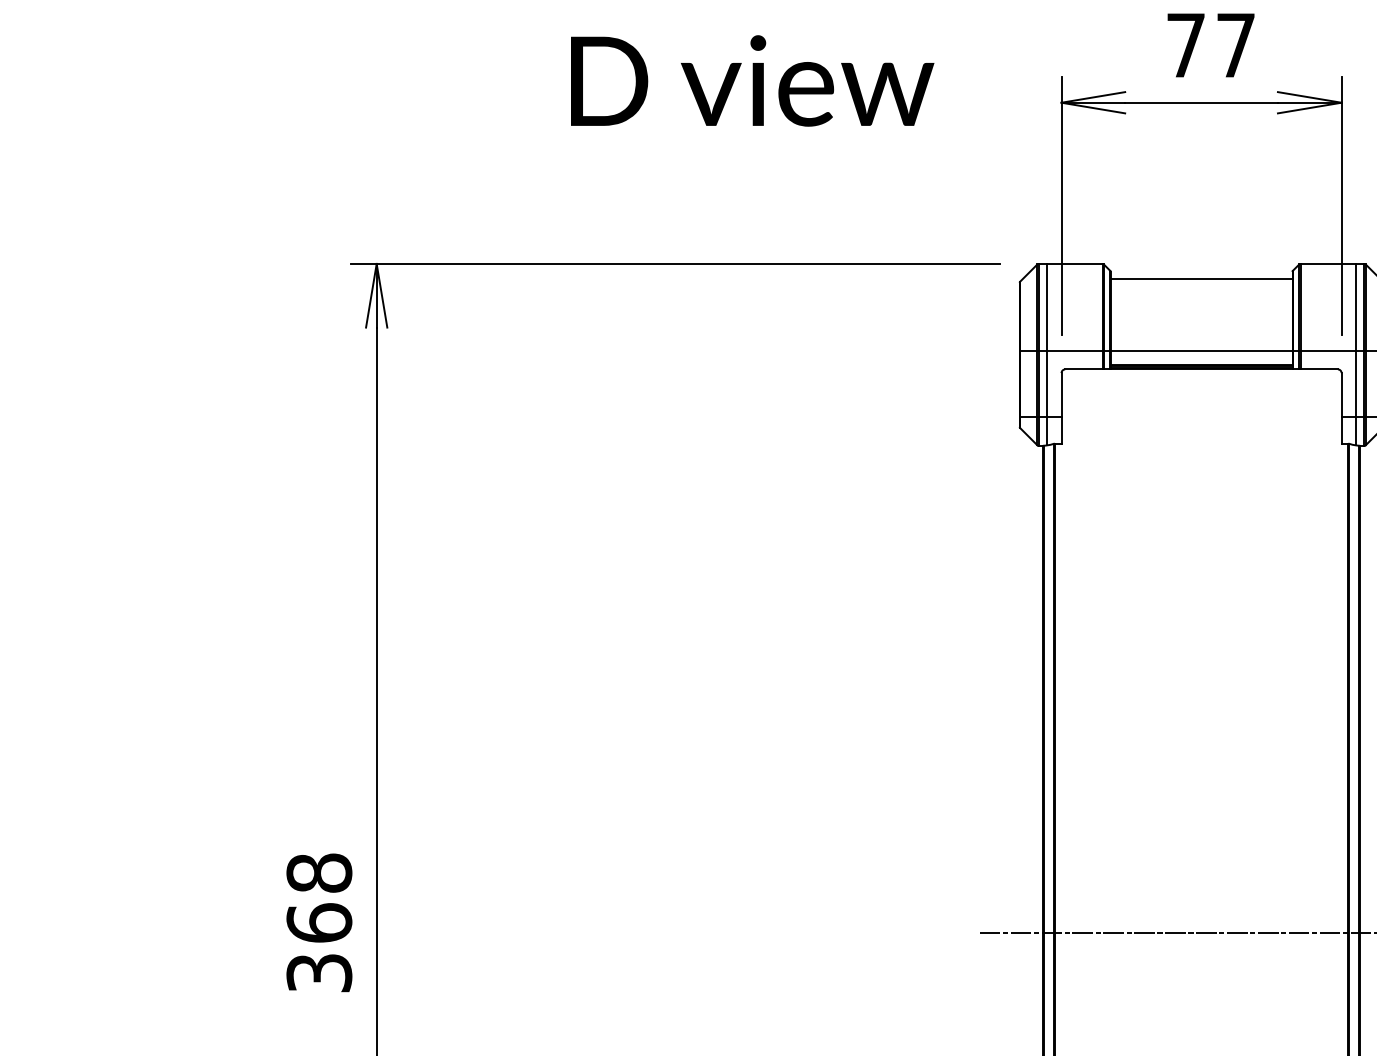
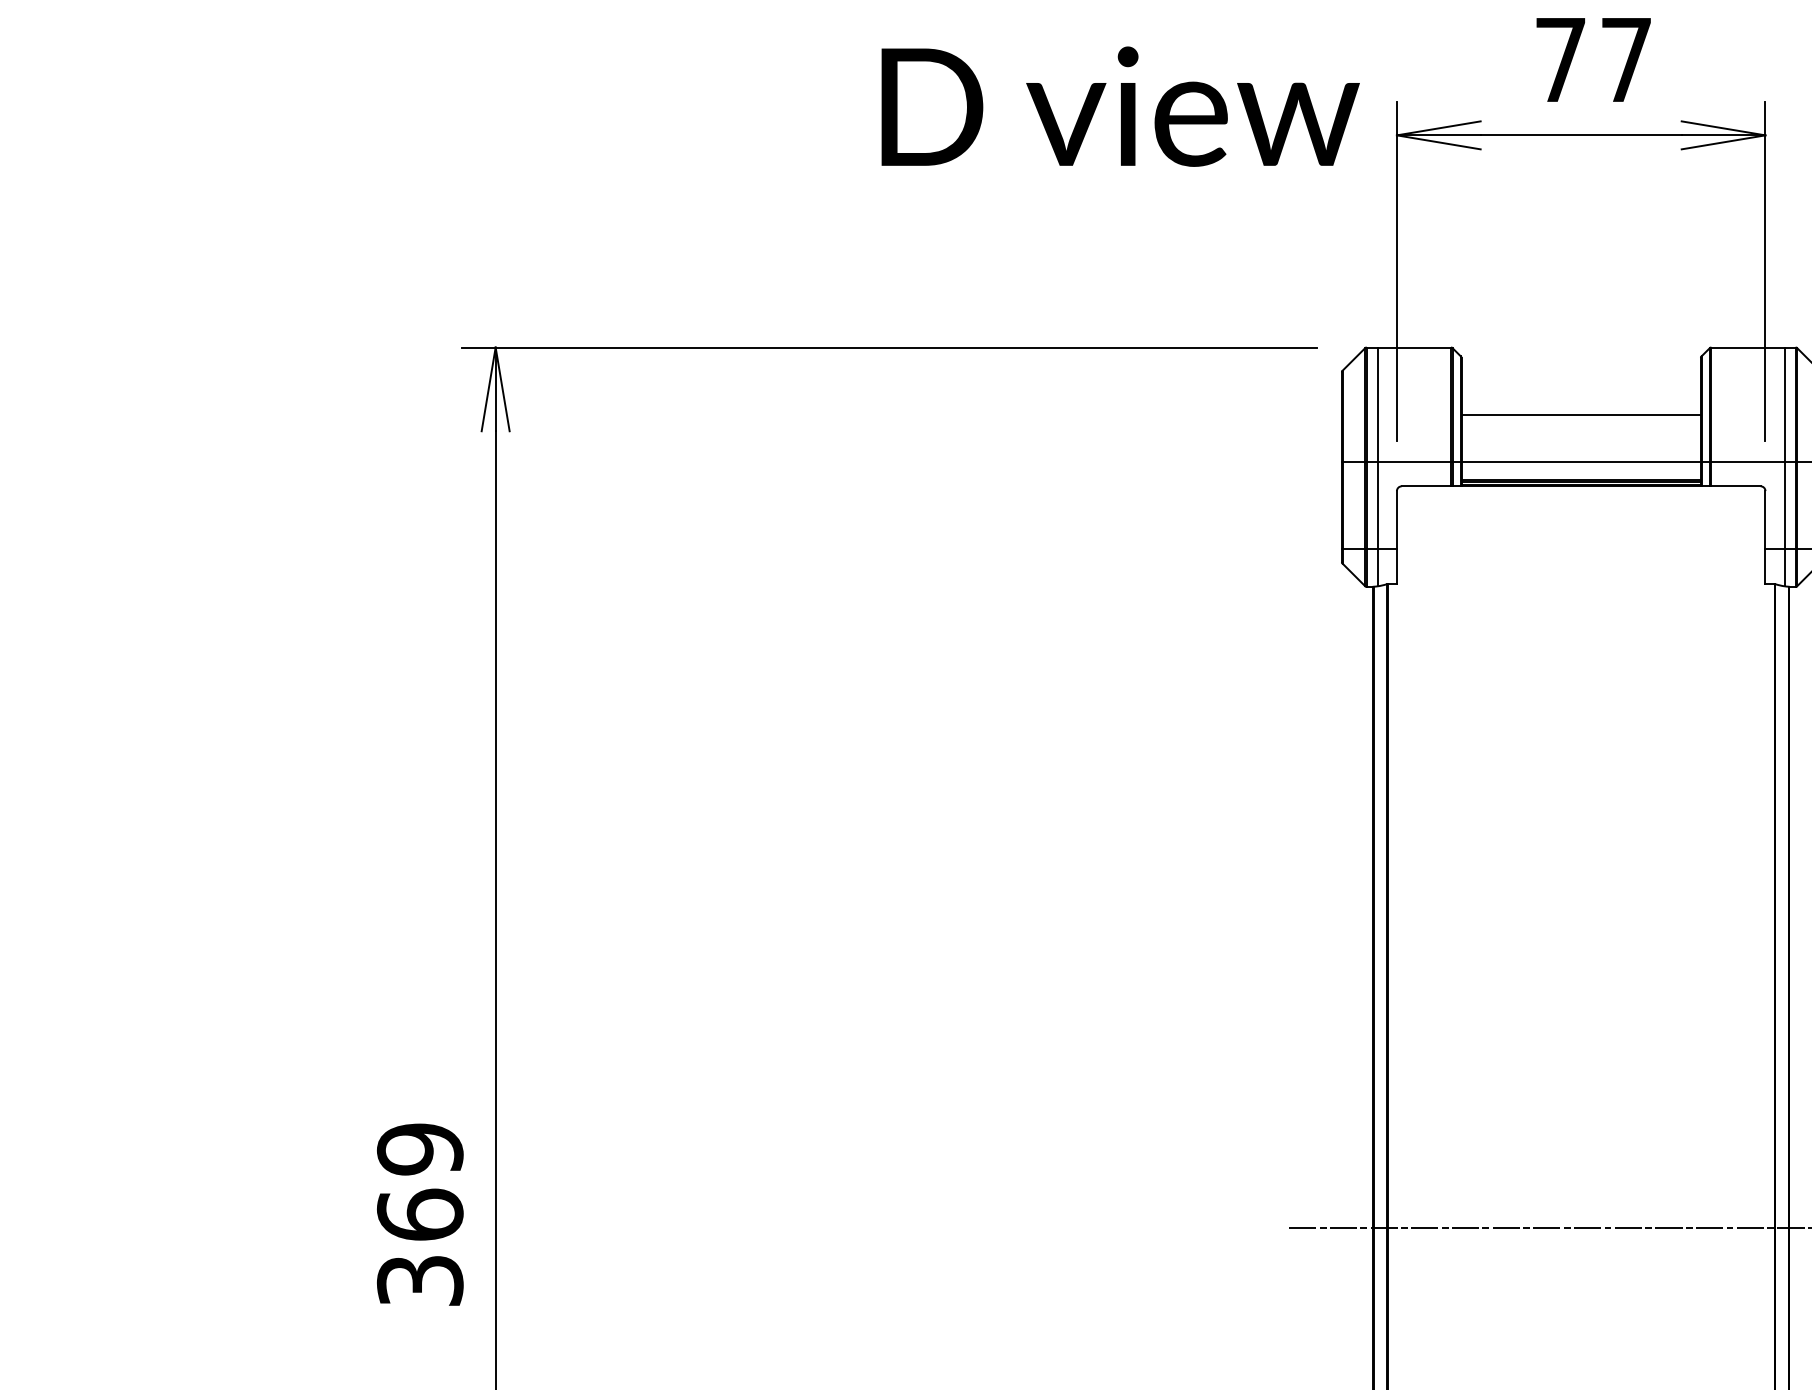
text: (752, 80) -> (1120, 106), moved
line: (1201, 278) -> (1581, 415), moved
text: (319, 873) -> (420, 1149), 368 -> 369

